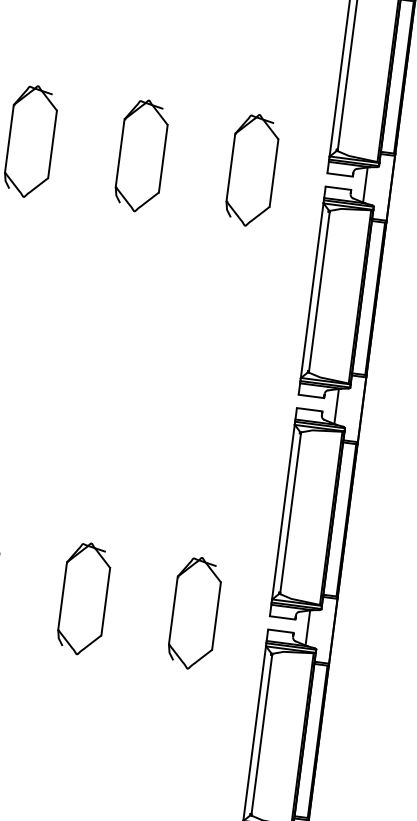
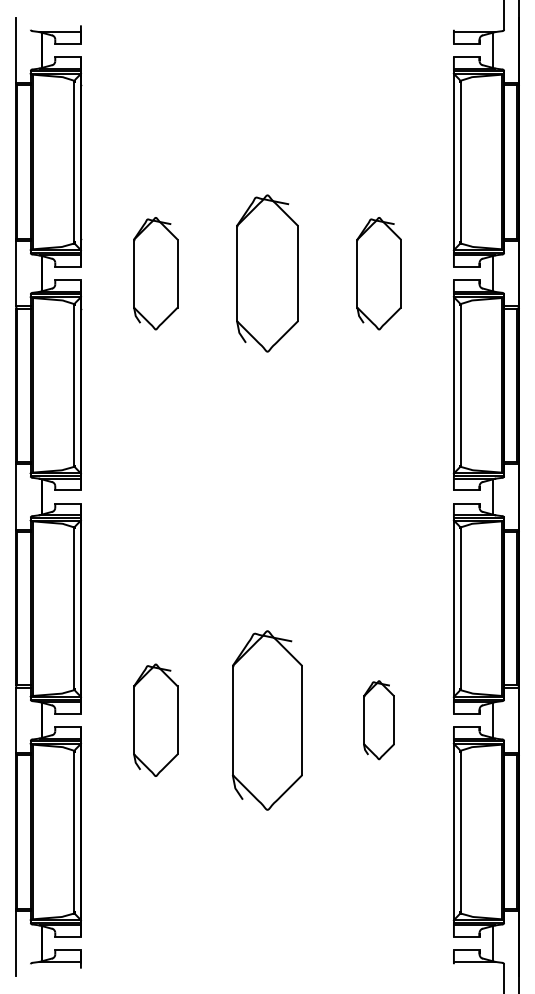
part: (141, 155) -> (267, 273), size x1.4
part: (84, 598) -> (267, 719), size x1.6
part: (194, 612) -> (378, 719), size x0.7

